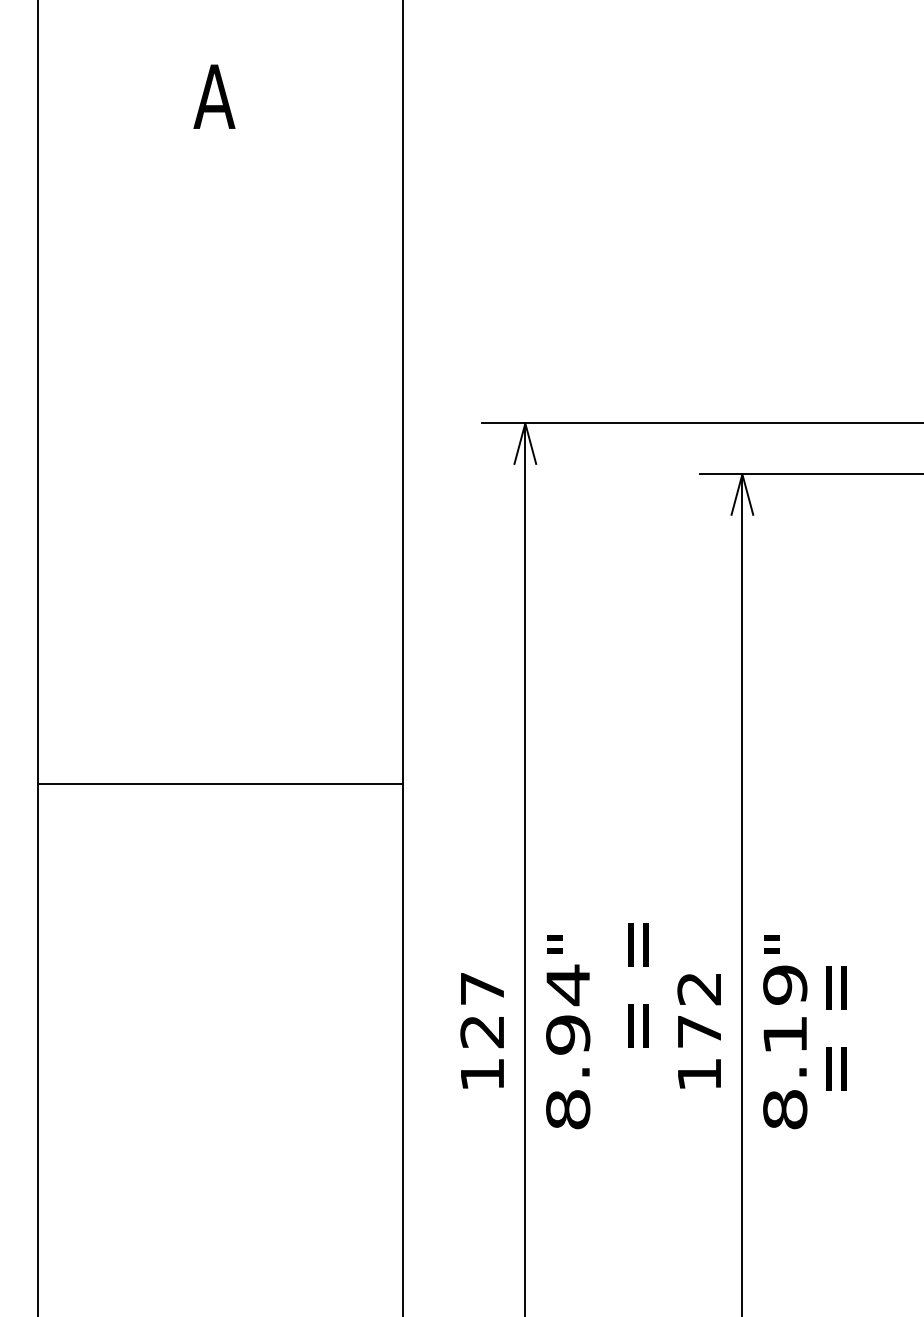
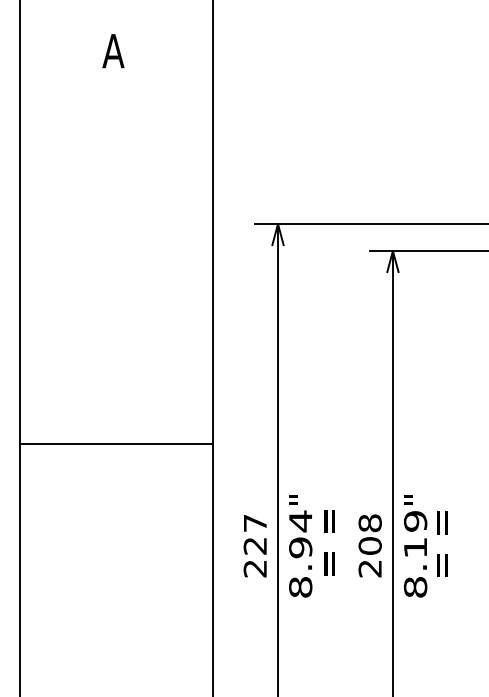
line: (220, 785) -> (116, 444), moved
text: (637, 985) -> (329, 542), moved
text: (698, 1030) -> (369, 545), 172 -> 208
text: (480, 1074) -> (254, 568), 127 -> 227

